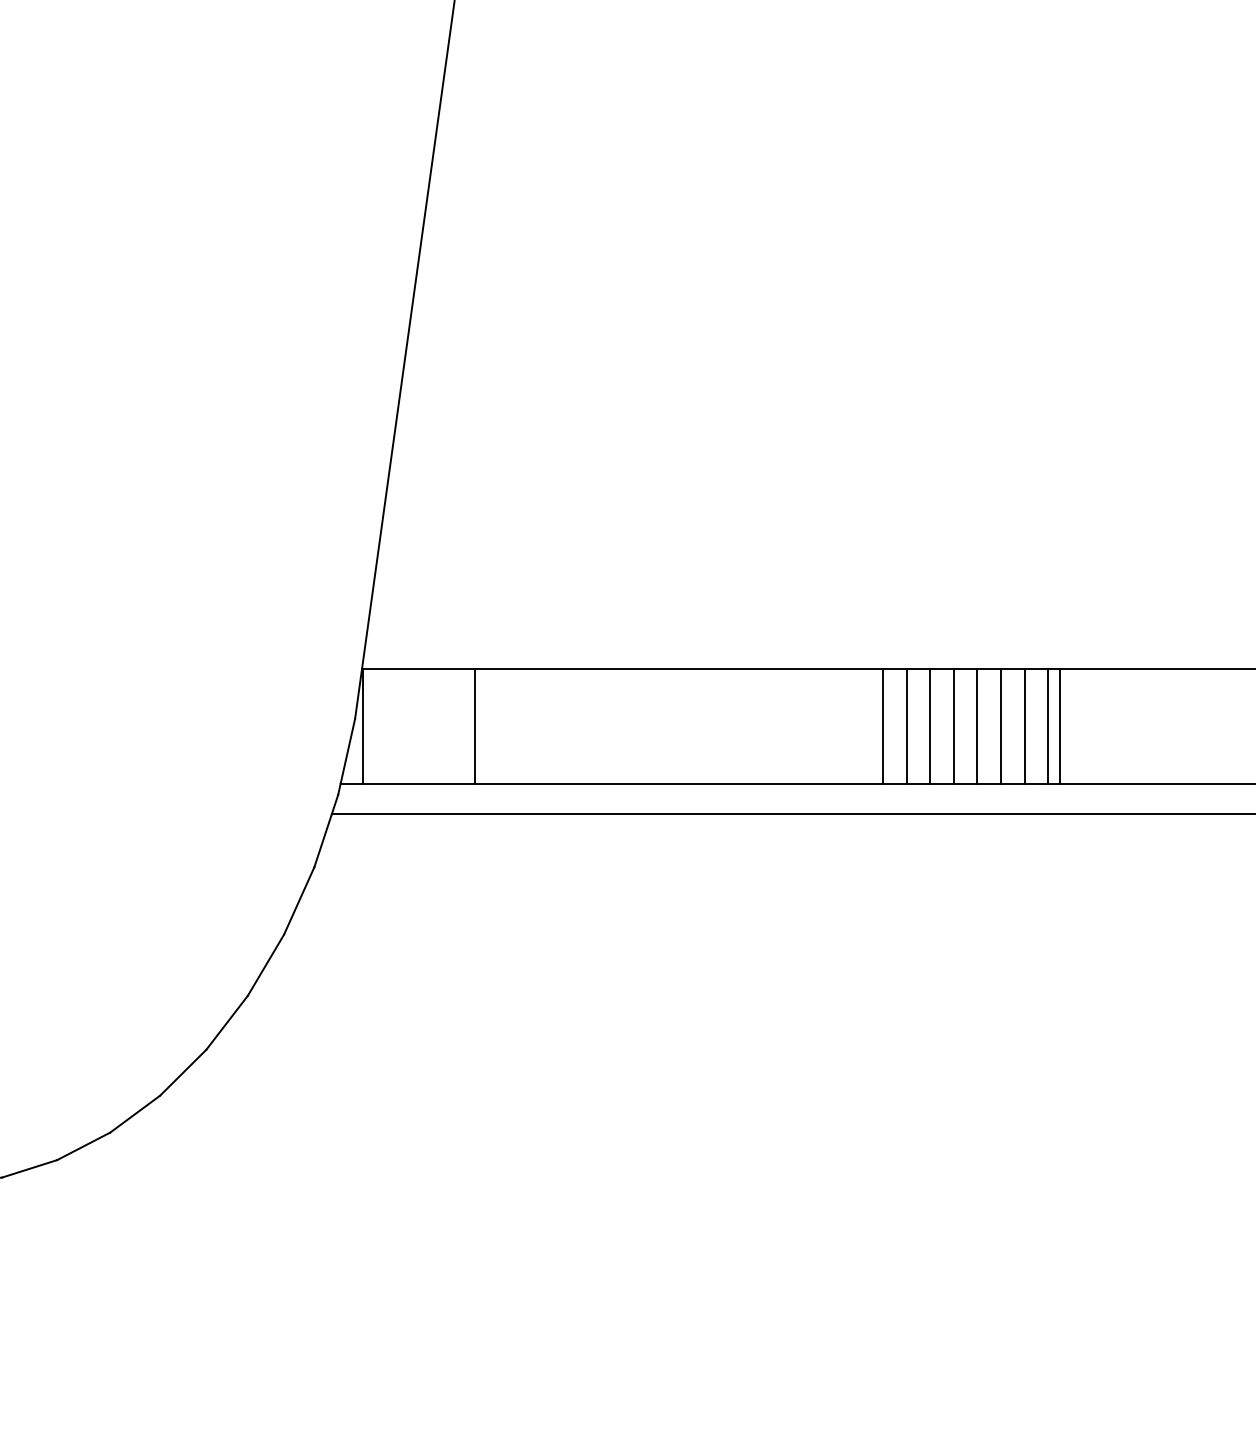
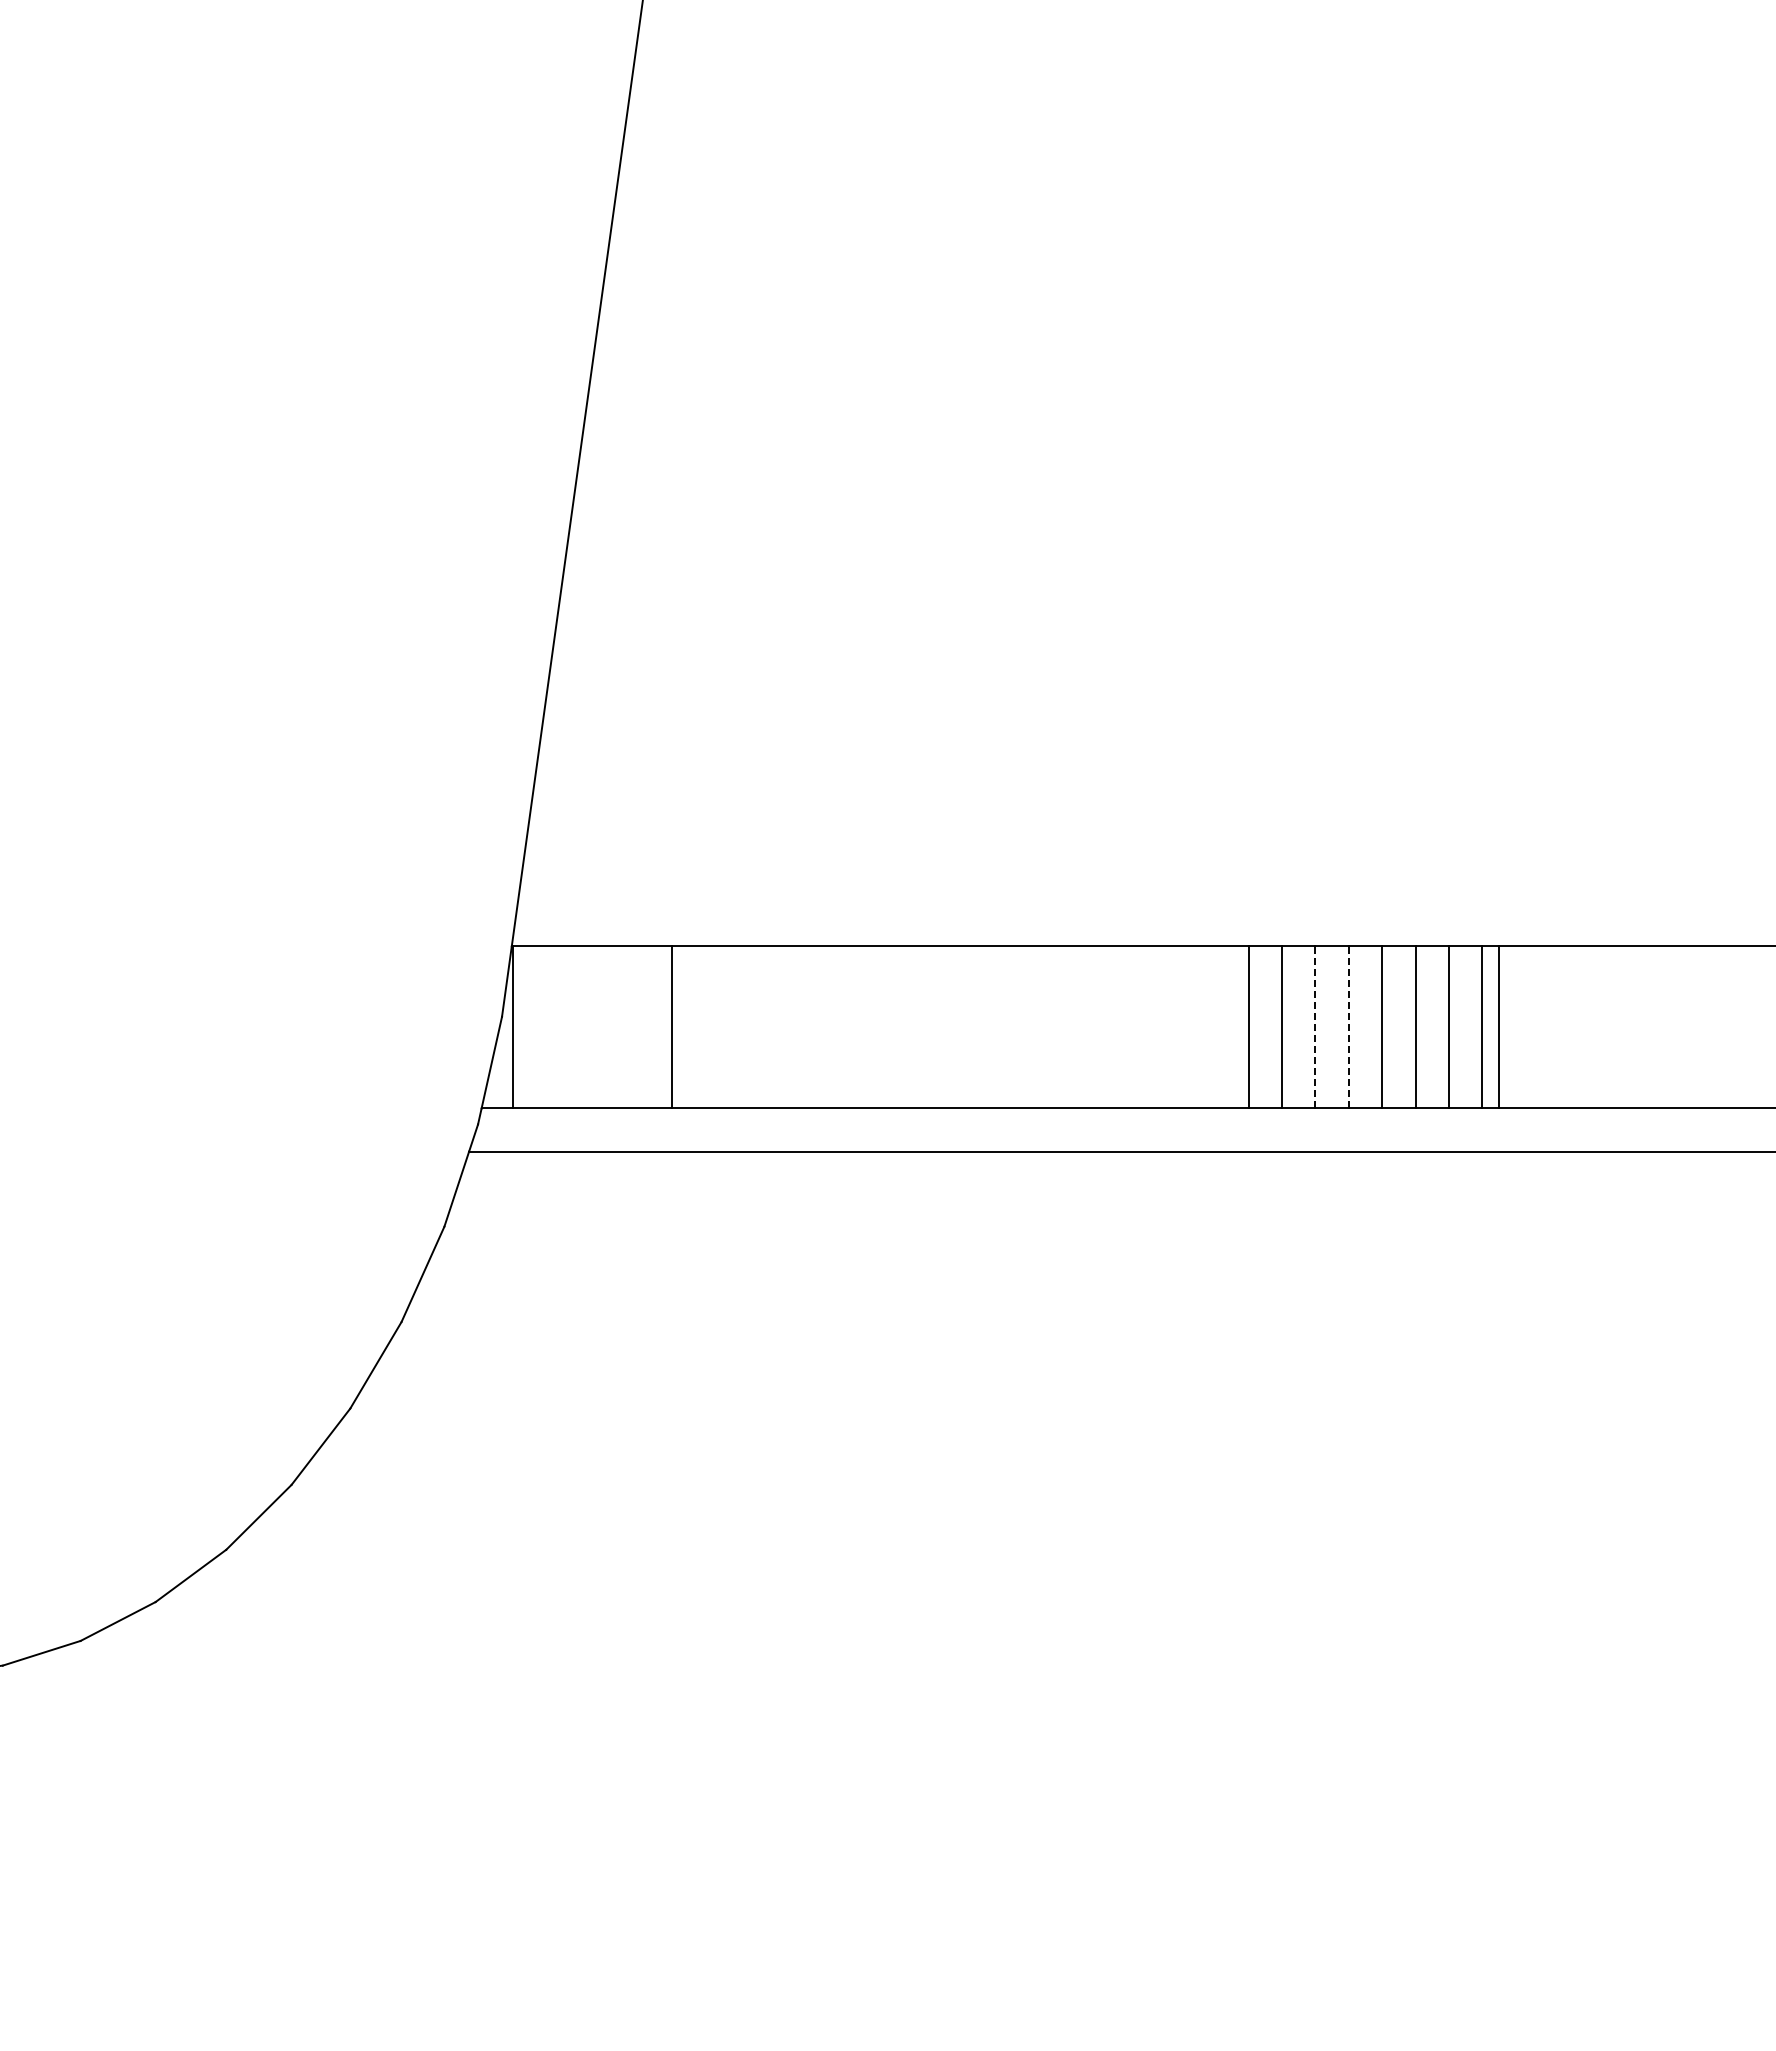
line: (930, 725) -> (1315, 1026), solid -> dashed
line: (953, 725) -> (1348, 1026), solid -> dashed

